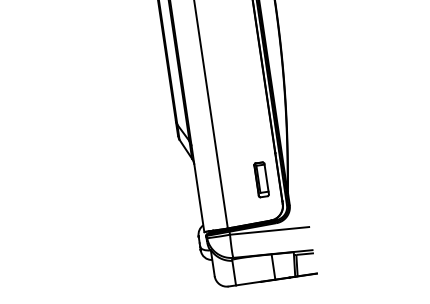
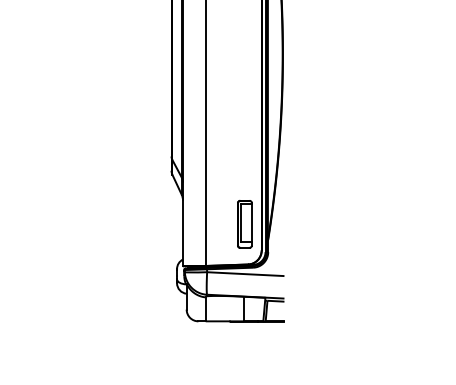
part: (261, 180) -> (244, 224), size x1.43

